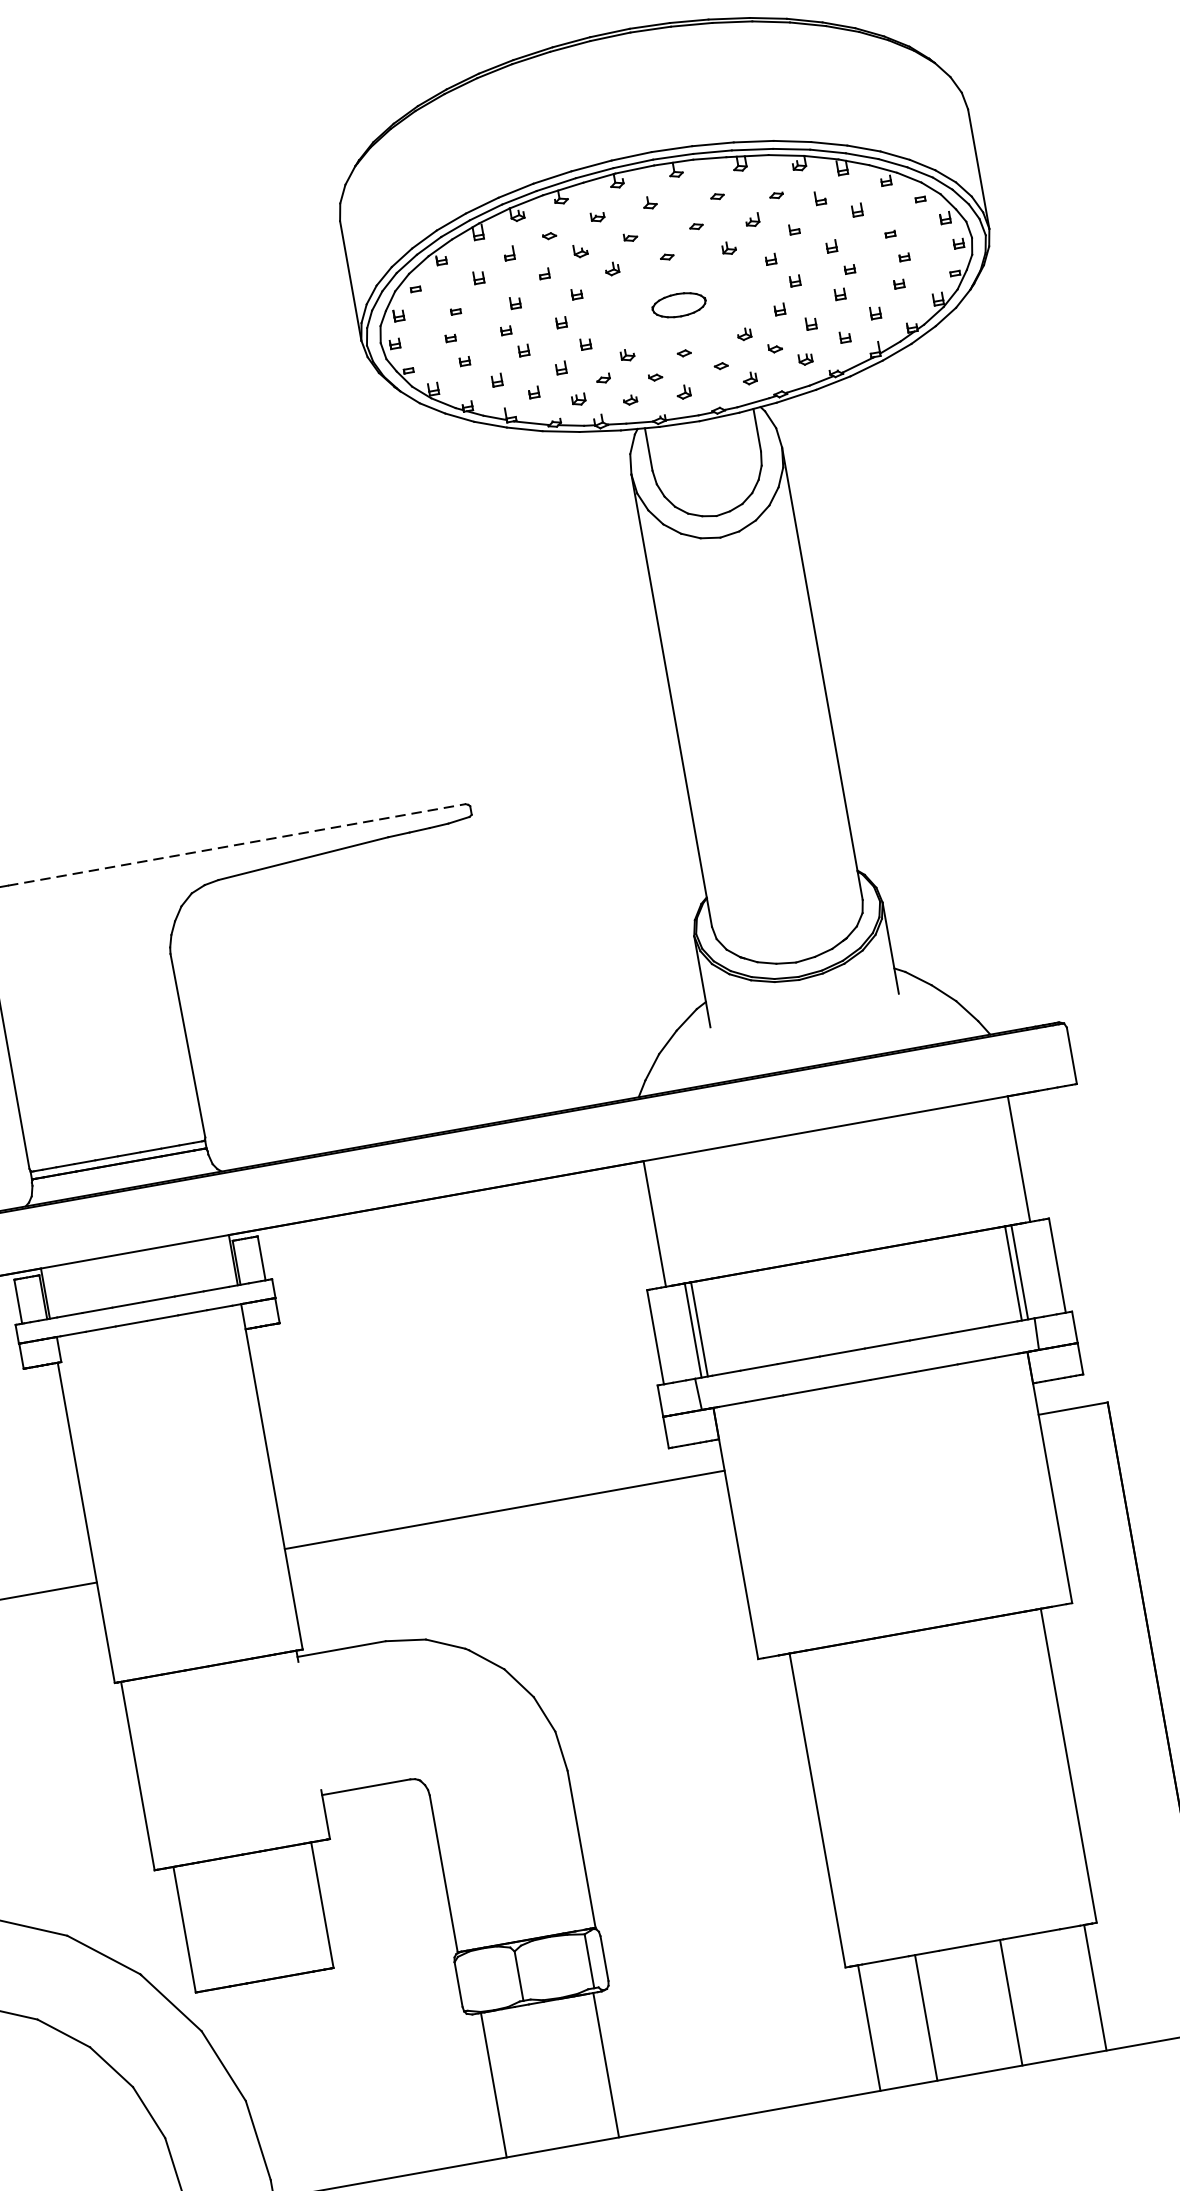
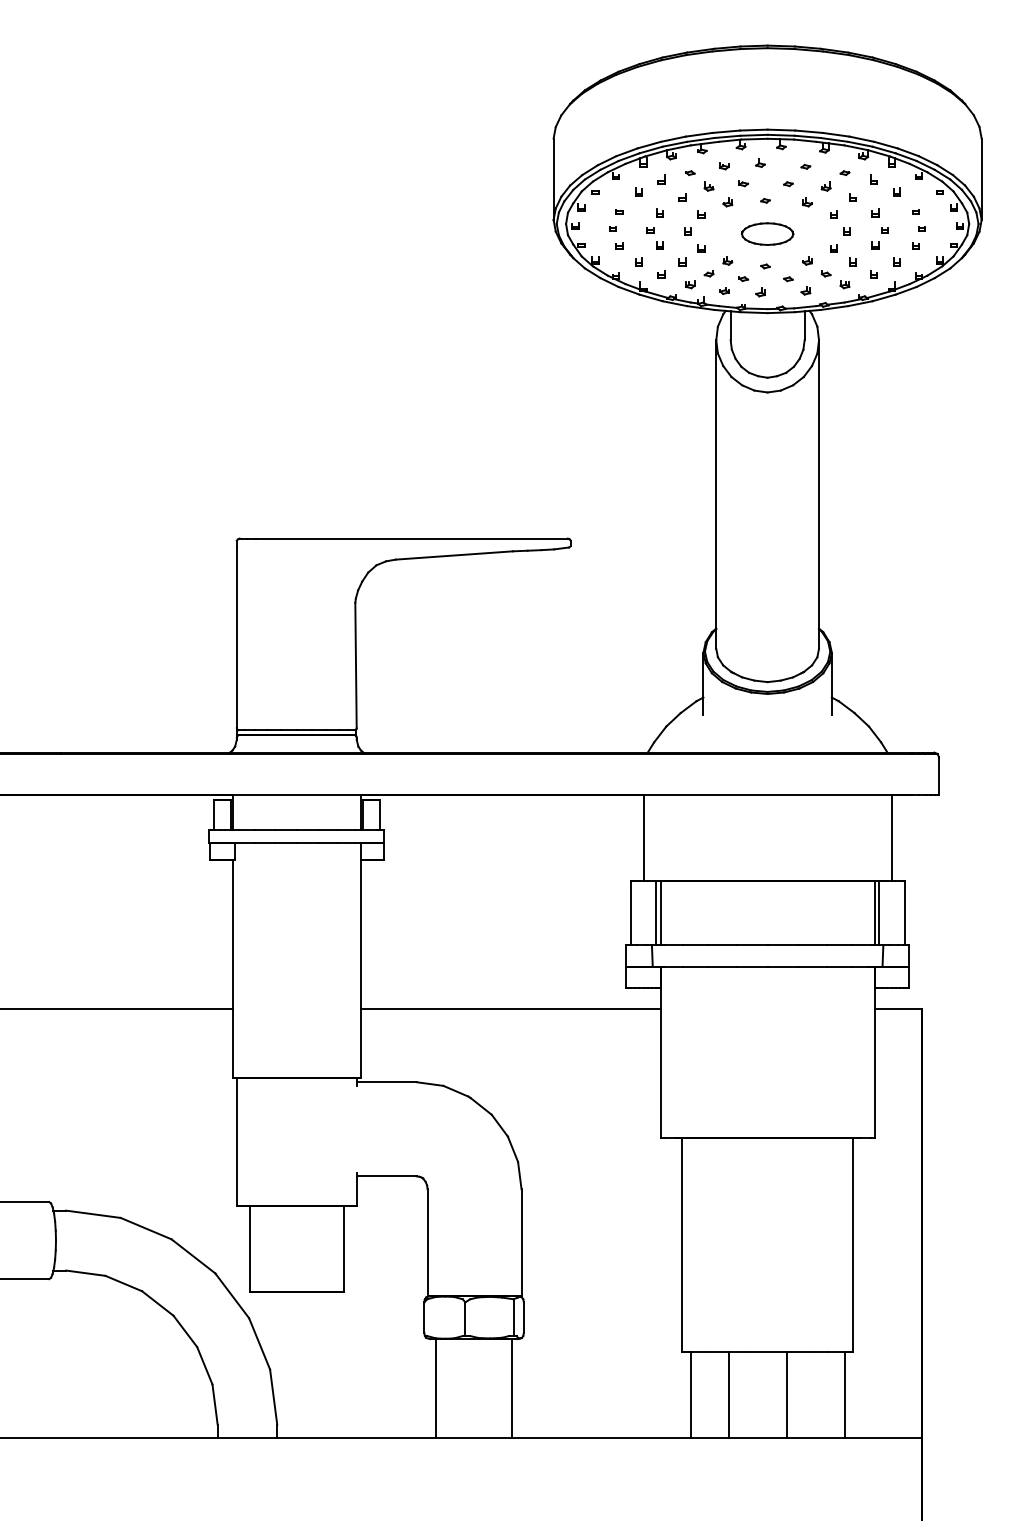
part: (678, 304) -> (767, 233), size x1.43
line: (237, 844) -> (412, 538), dashed -> solid

